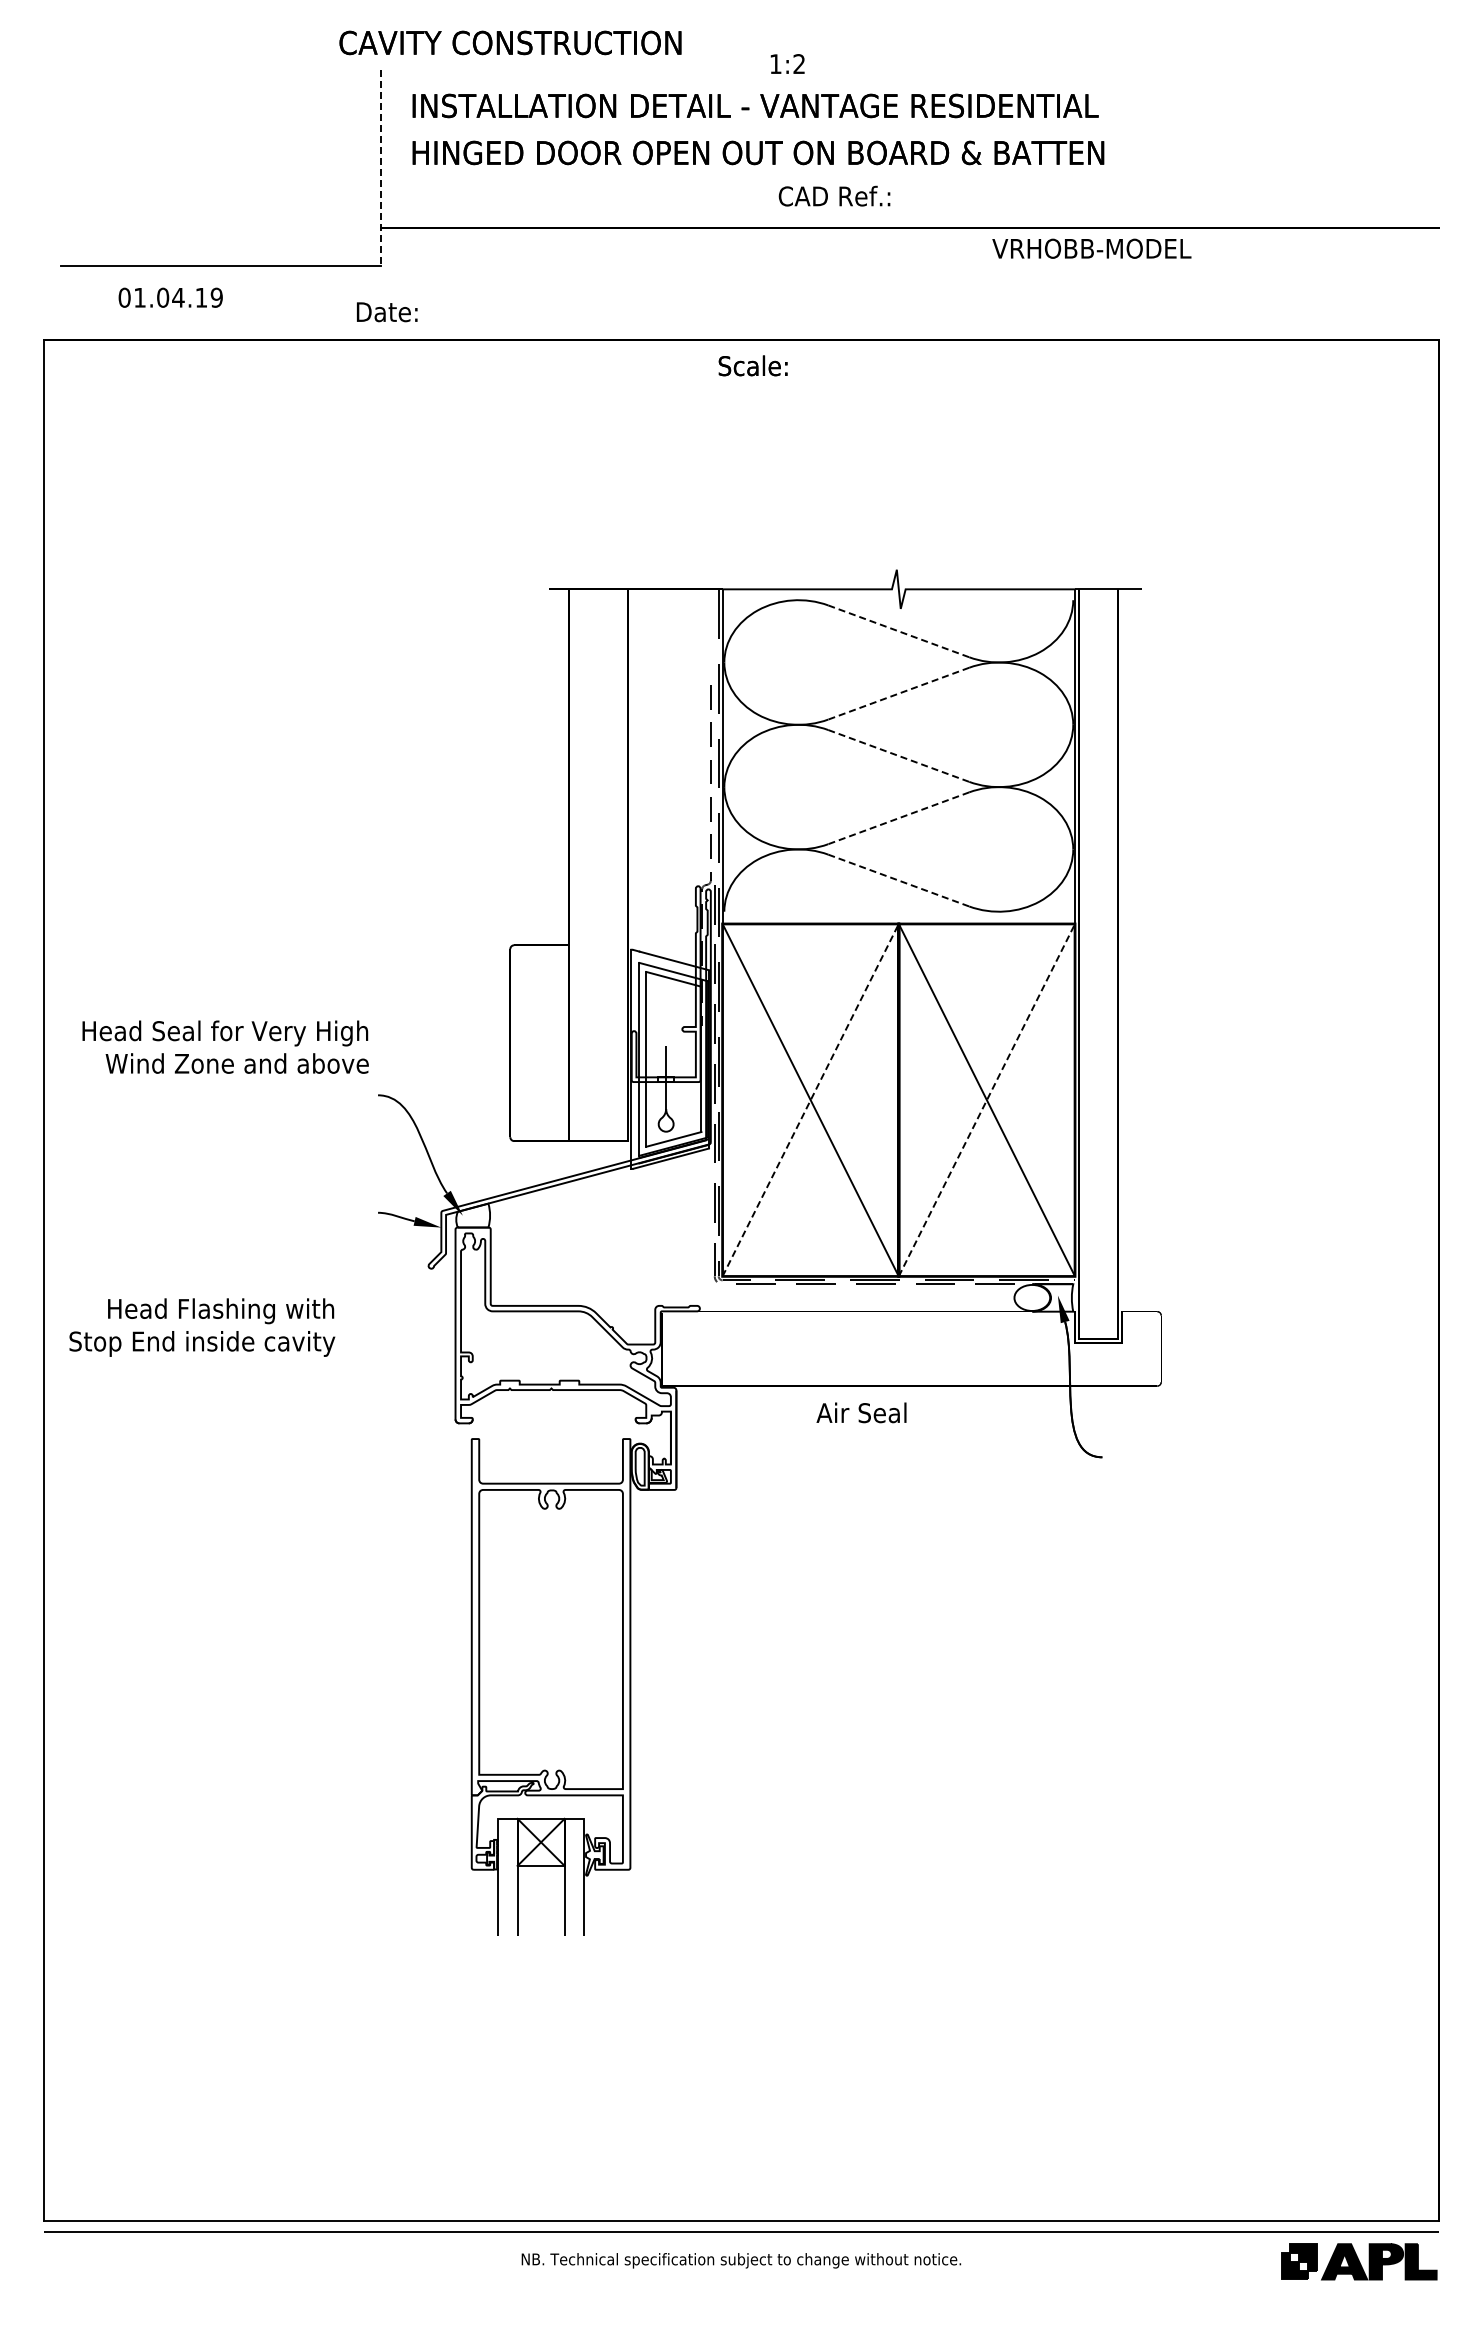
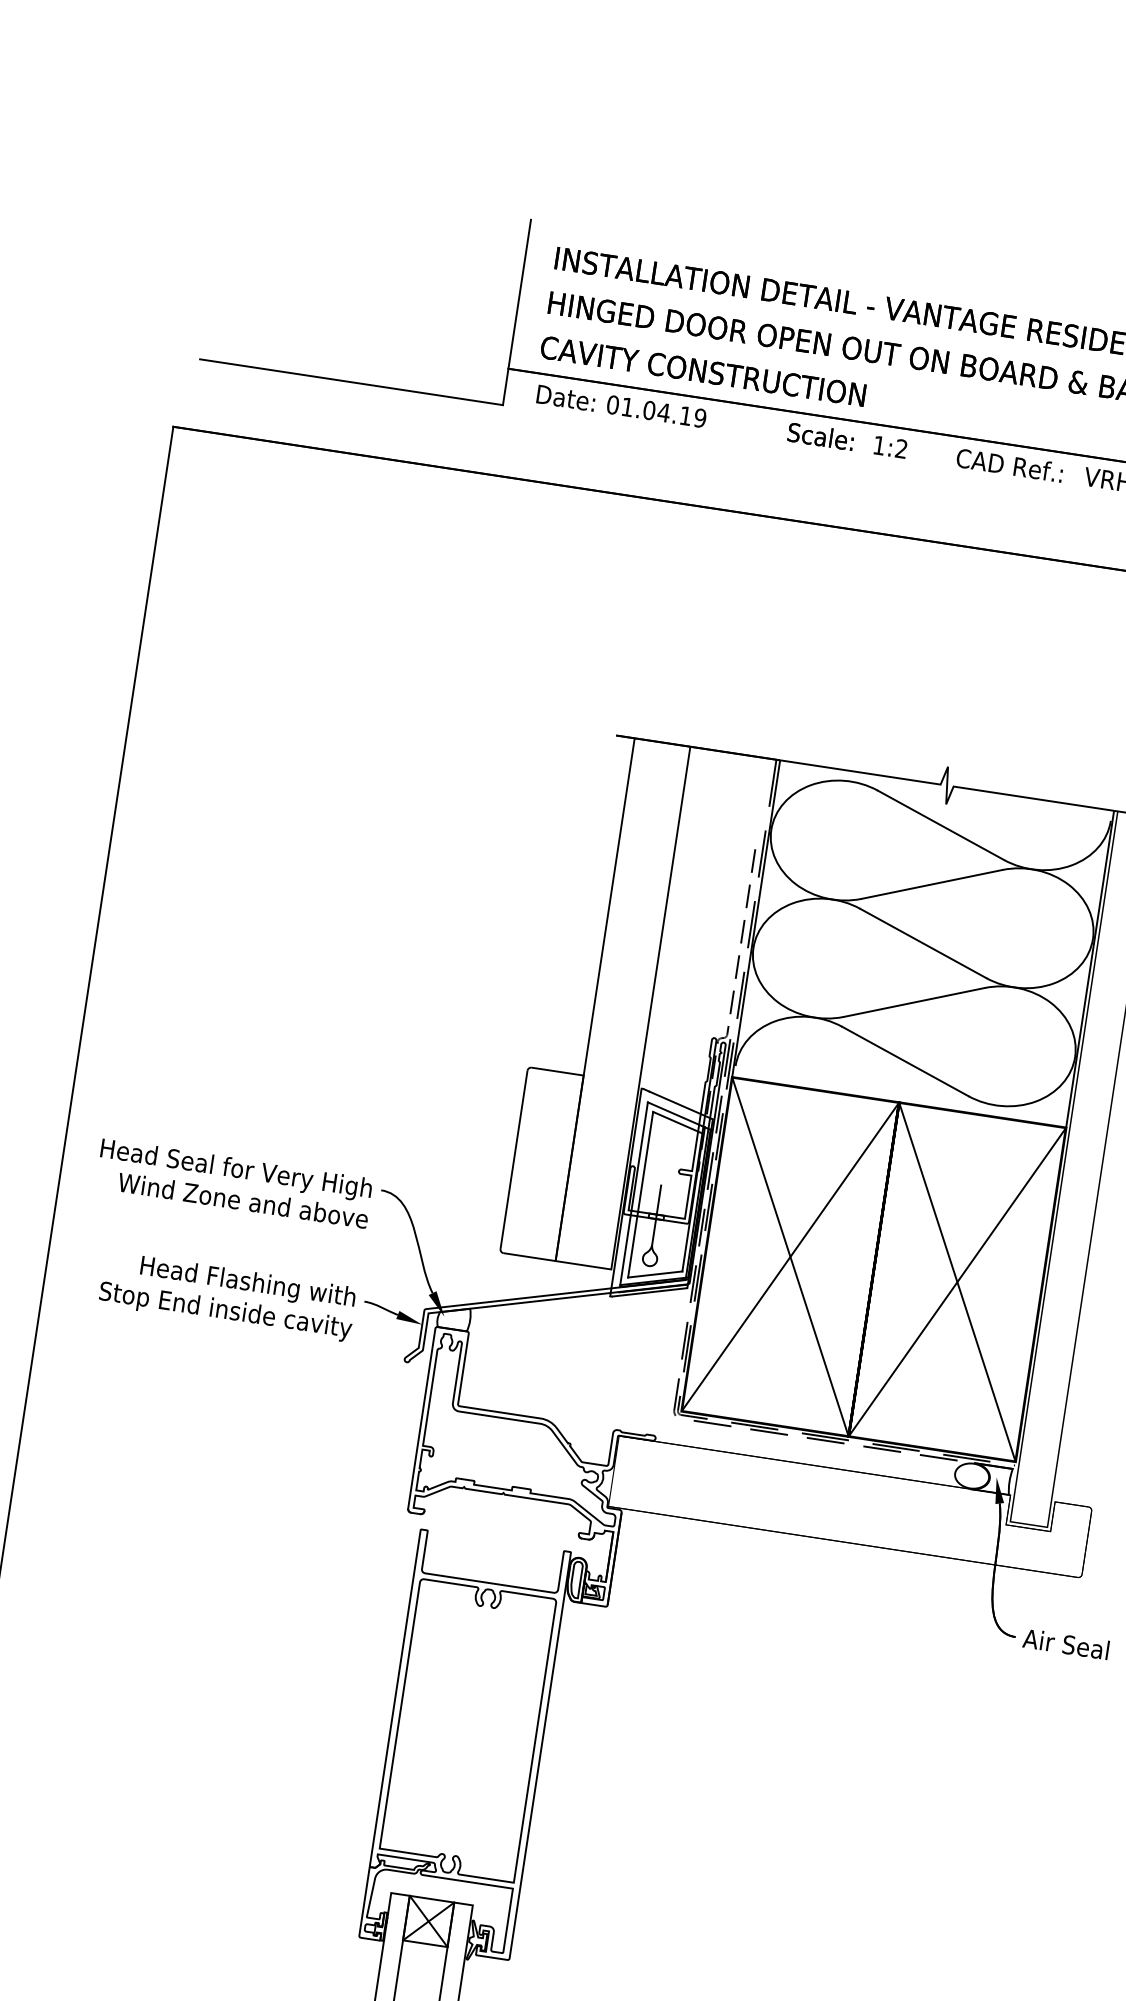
text: (510, 42) -> (703, 370), moved
text: (787, 63) -> (890, 446), moved
line: (381, 168) -> (517, 312), dashed -> solid
text: (834, 195) -> (1009, 464), moved
text: (170, 297) -> (656, 411), moved
text: (387, 312) -> (566, 398), moved
text: (752, 365) -> (820, 436), moved
line: (899, 631) -> (941, 825), dashed -> solid
line: (898, 693) -> (931, 884), dashed -> solid
line: (899, 756) -> (923, 944), dashed -> solid
line: (898, 818) -> (913, 1002), dashed -> solid
line: (899, 880) -> (906, 1061), dashed -> solid
text: (225, 1046) -> (234, 1182), moved
line: (810, 1099) -> (790, 1256), dashed -> solid
line: (987, 1099) -> (958, 1281), dashed -> solid
text: (202, 1327) -> (228, 1296), moved
text: (861, 1412) -> (1066, 1643), moved

